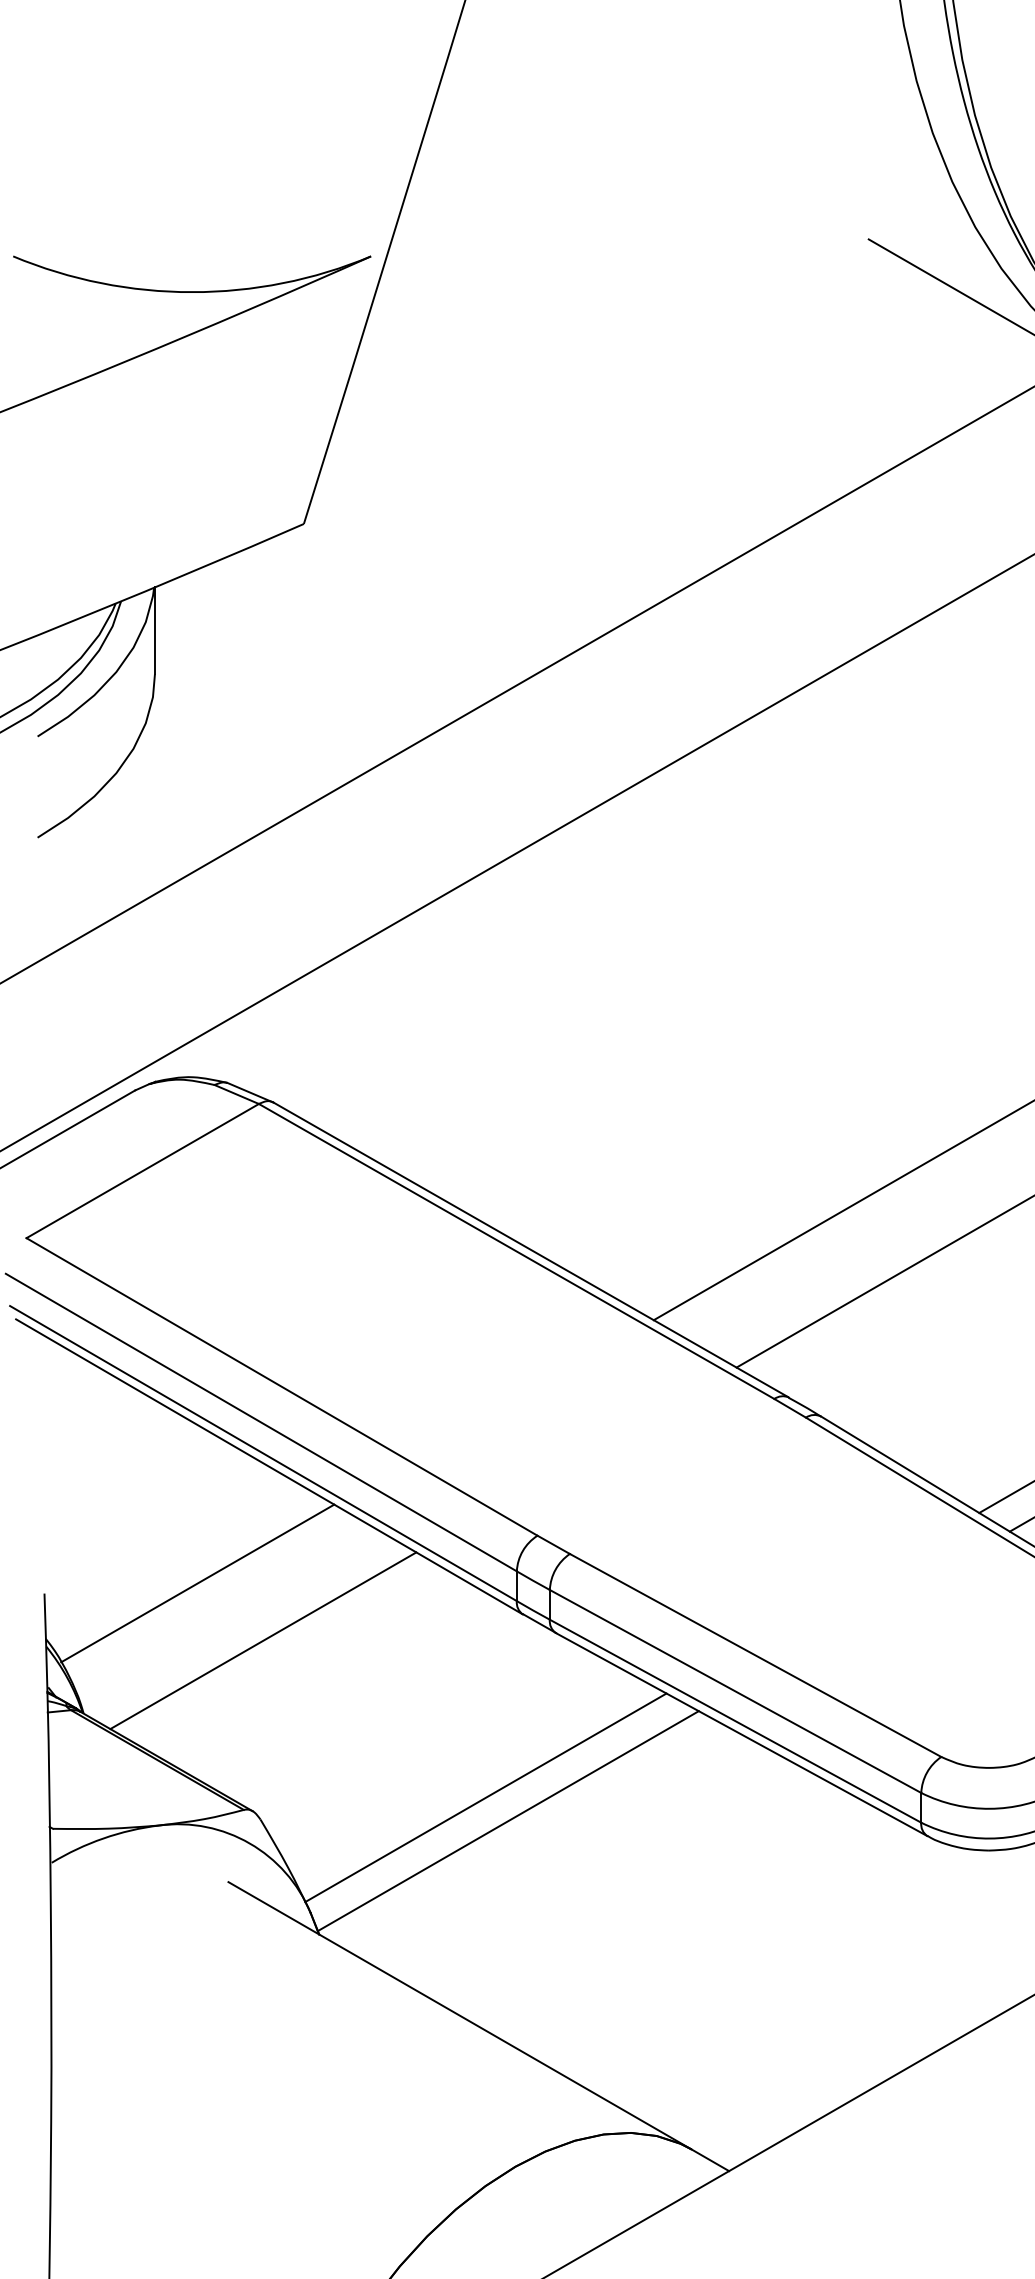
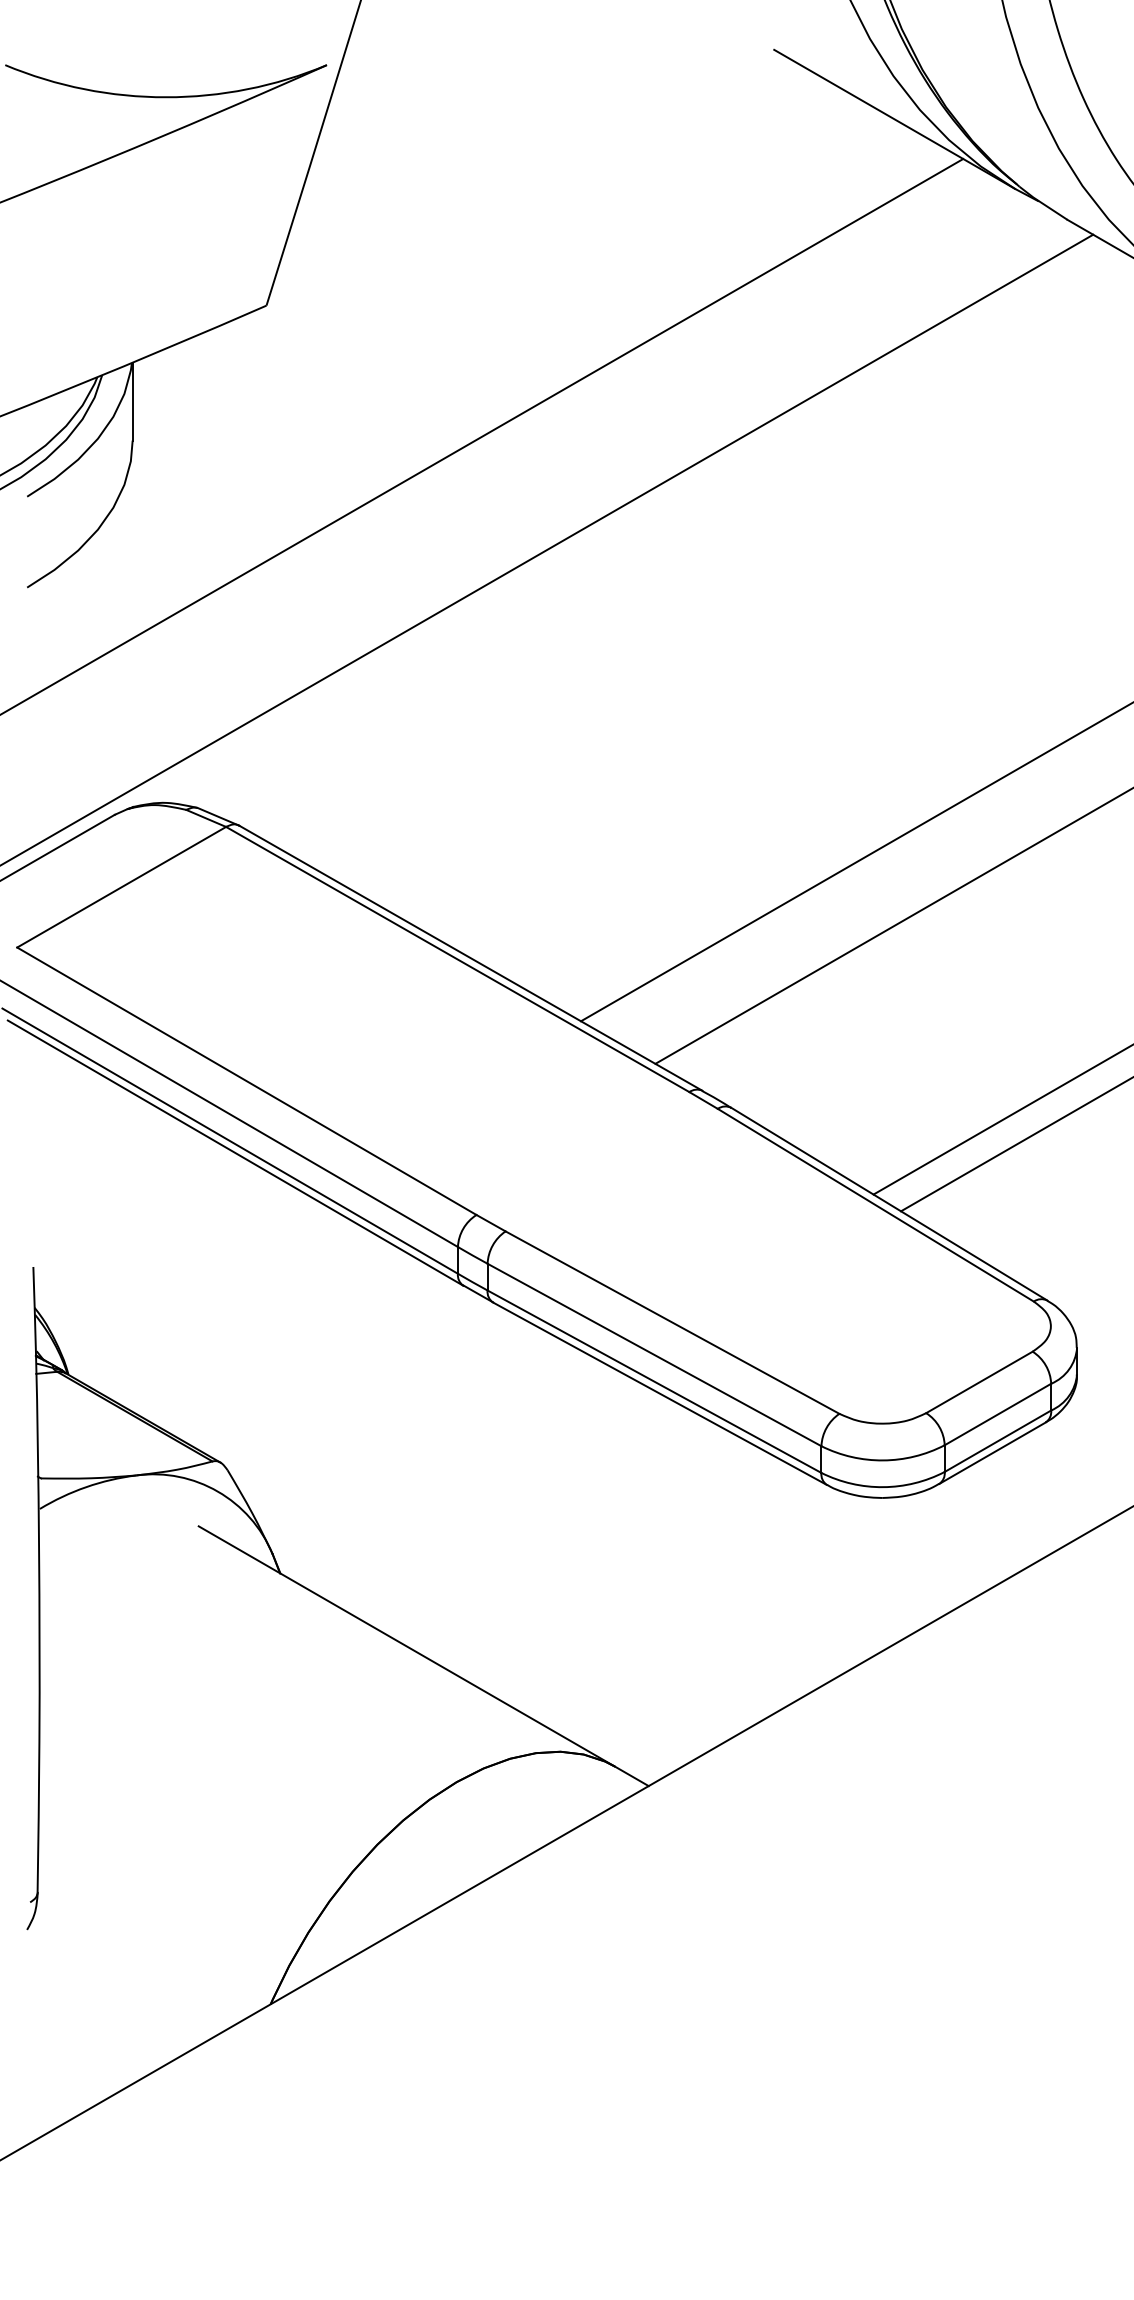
line: (197, 1583) -> (170, 1257), removed
line: (262, 1640) -> (229, 1309), removed
line: (485, 1797) -> (429, 1450), removed
line: (508, 1821) -> (450, 1471), removed

